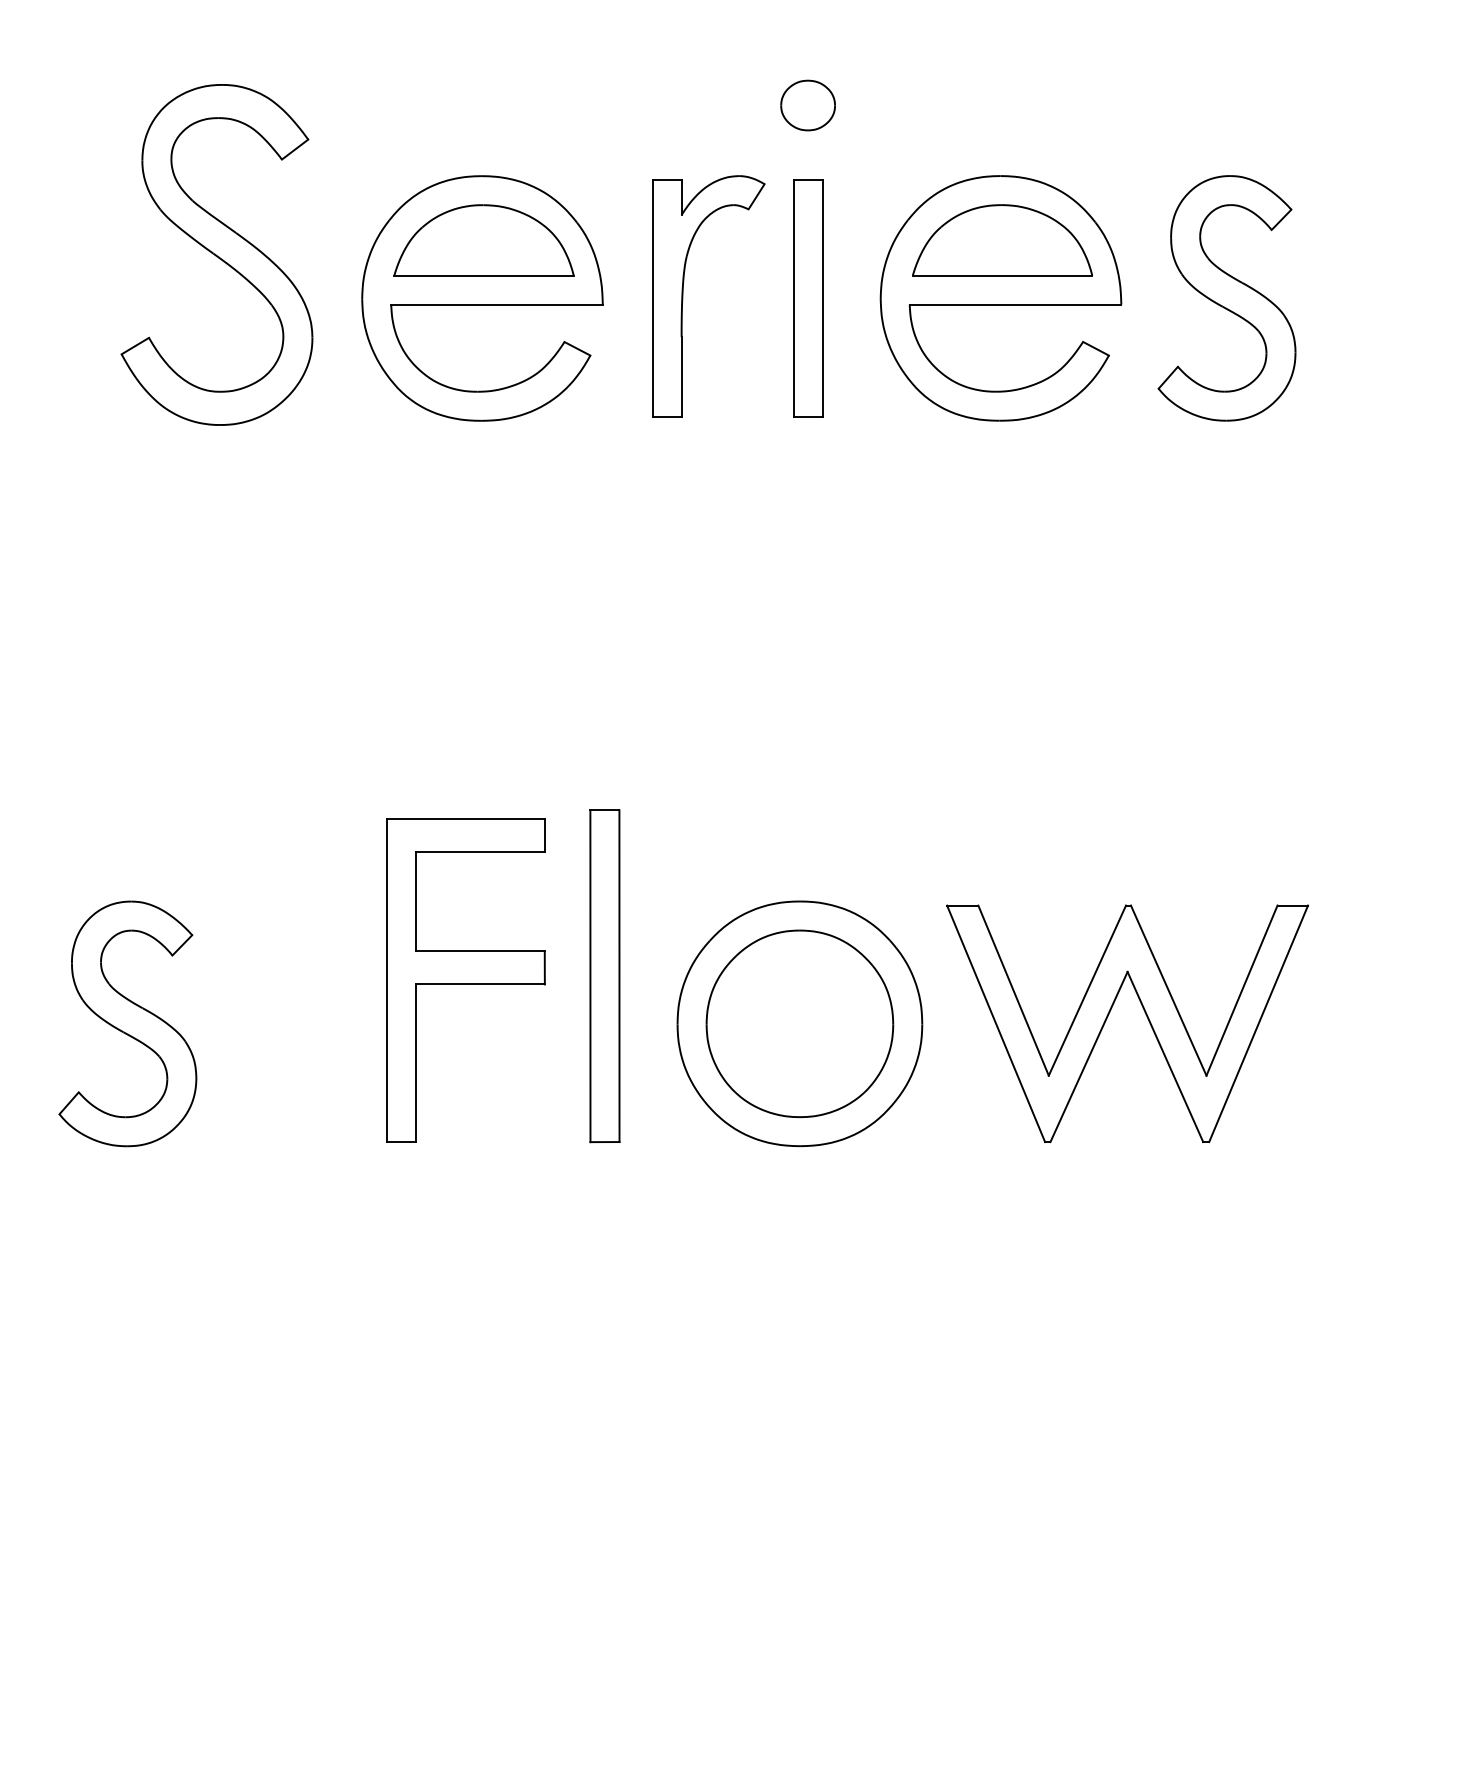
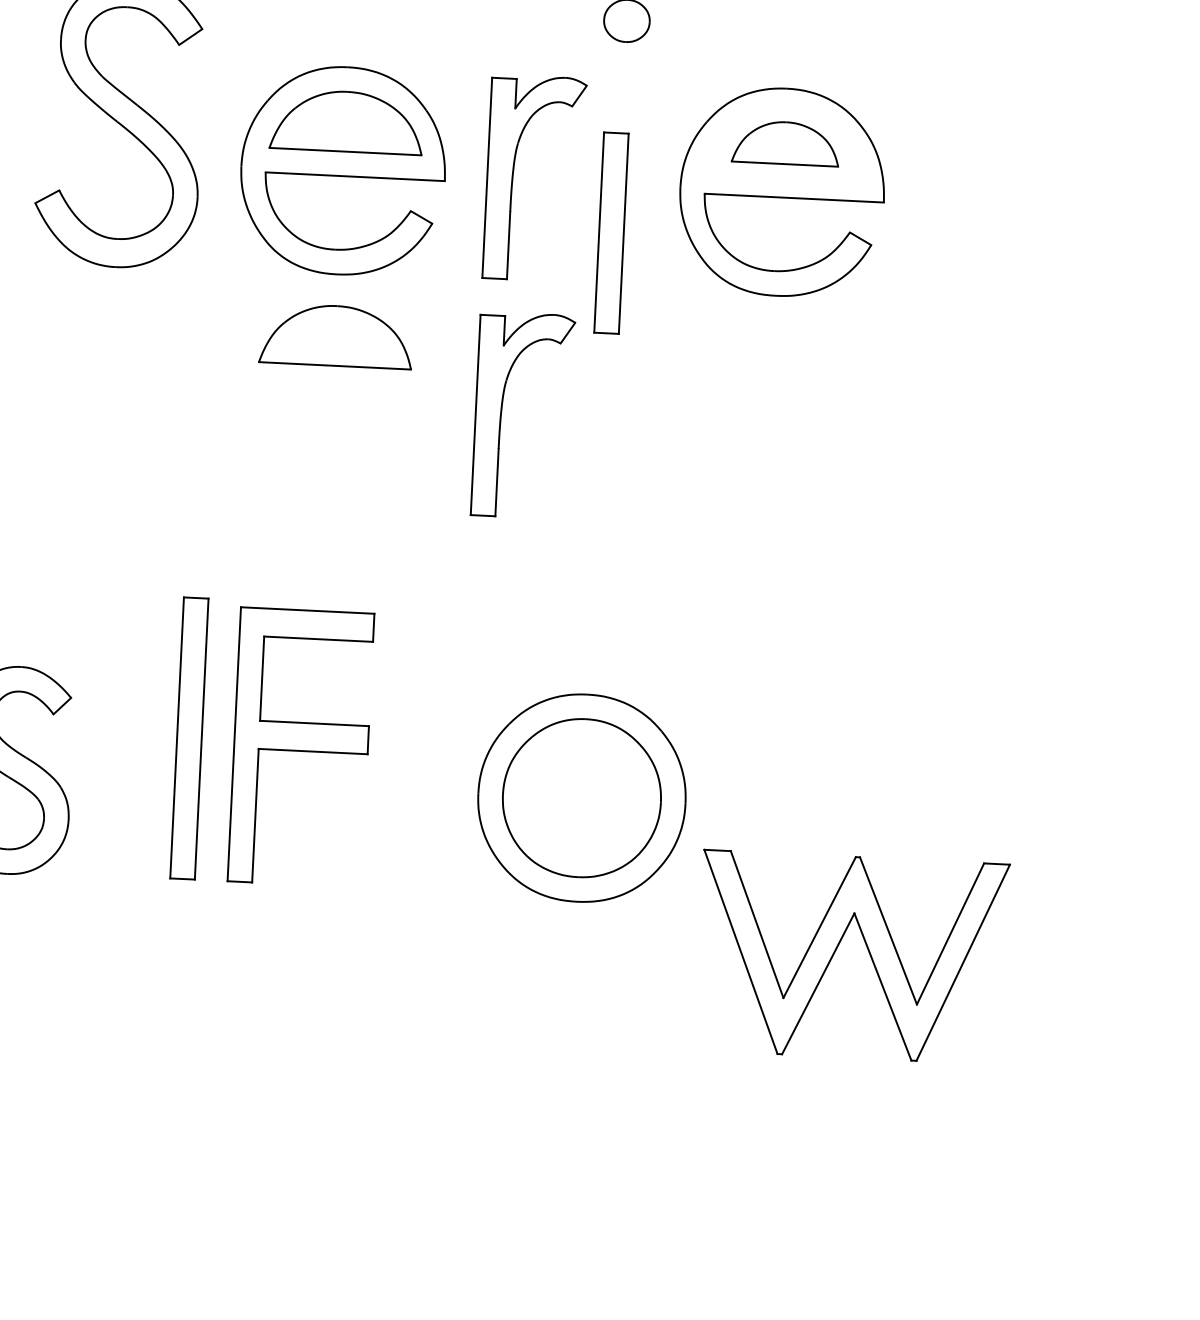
part: (1002, 240) -> (785, 143), size x0.7
part: (808, 298) -> (611, 233), moved
part: (1226, 298) -> (973, 201), removed
part: (483, 493) -> (336, 336), added
part: (683, 576) -> (501, 414), added
part: (604, 976) -> (189, 738), moved
part: (1146, 1017) -> (868, 952), moved

